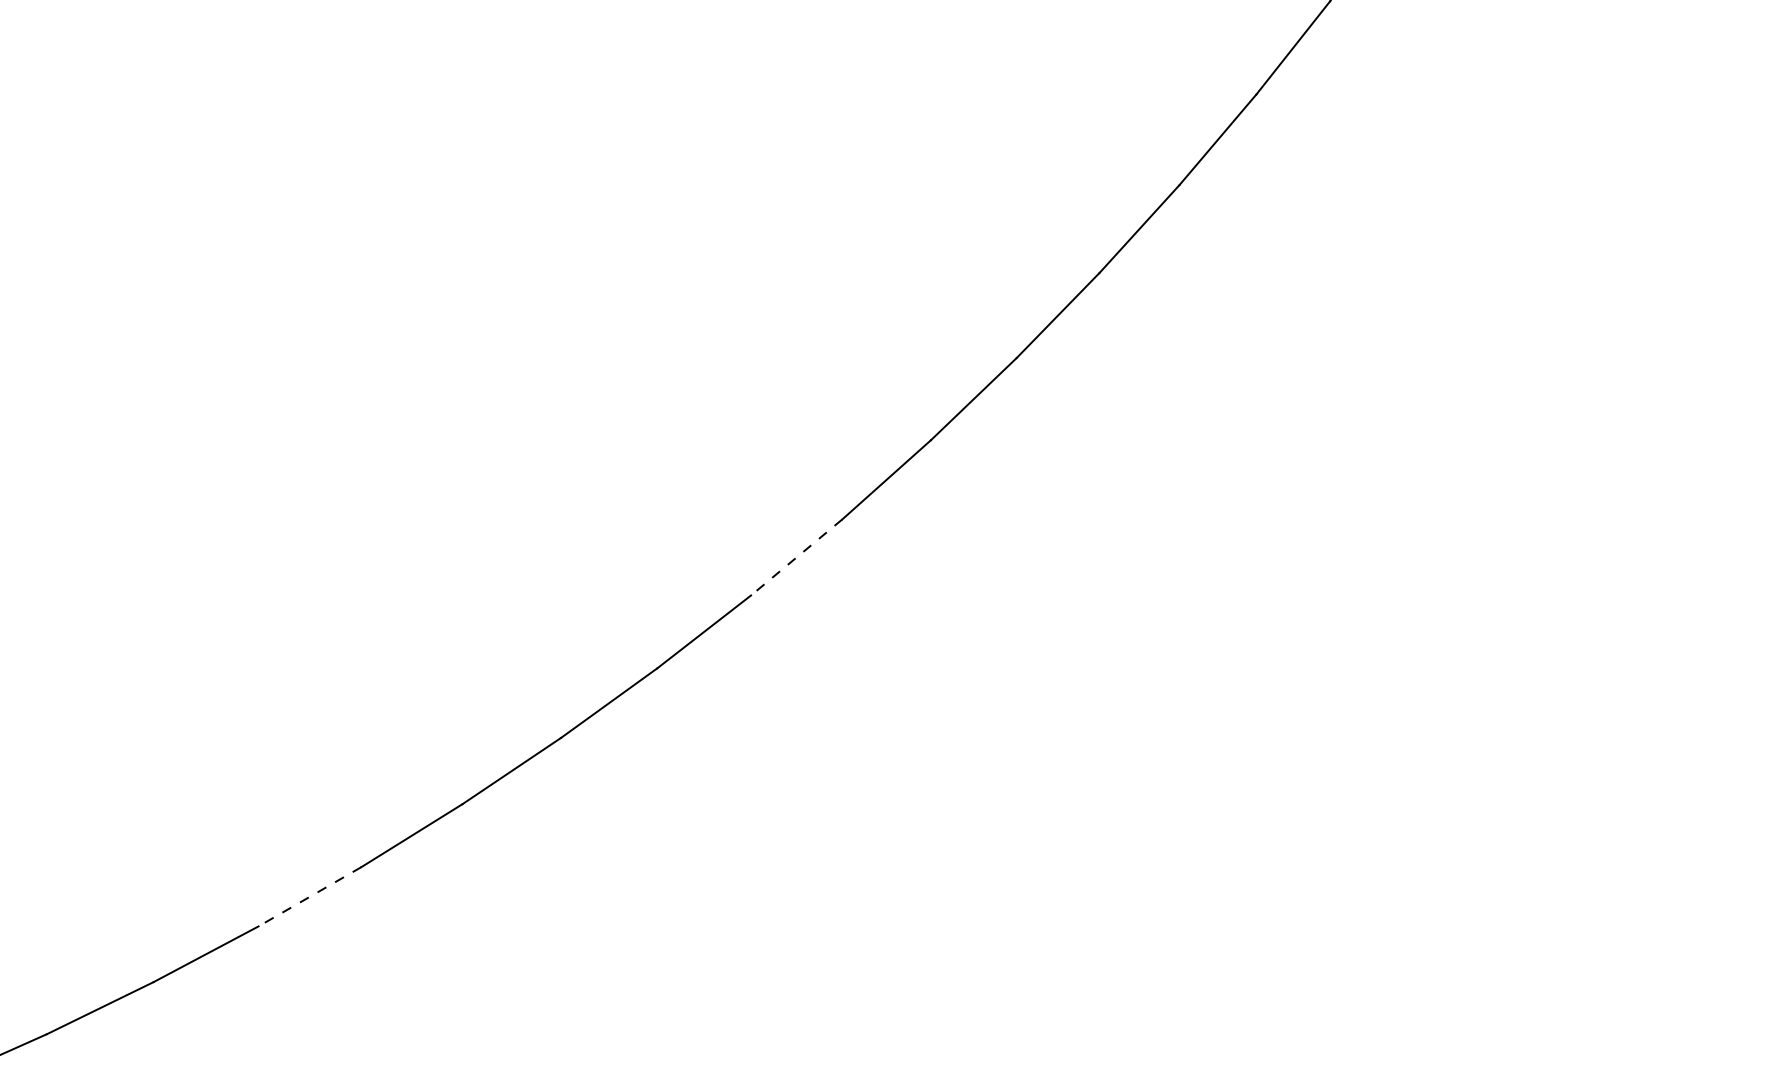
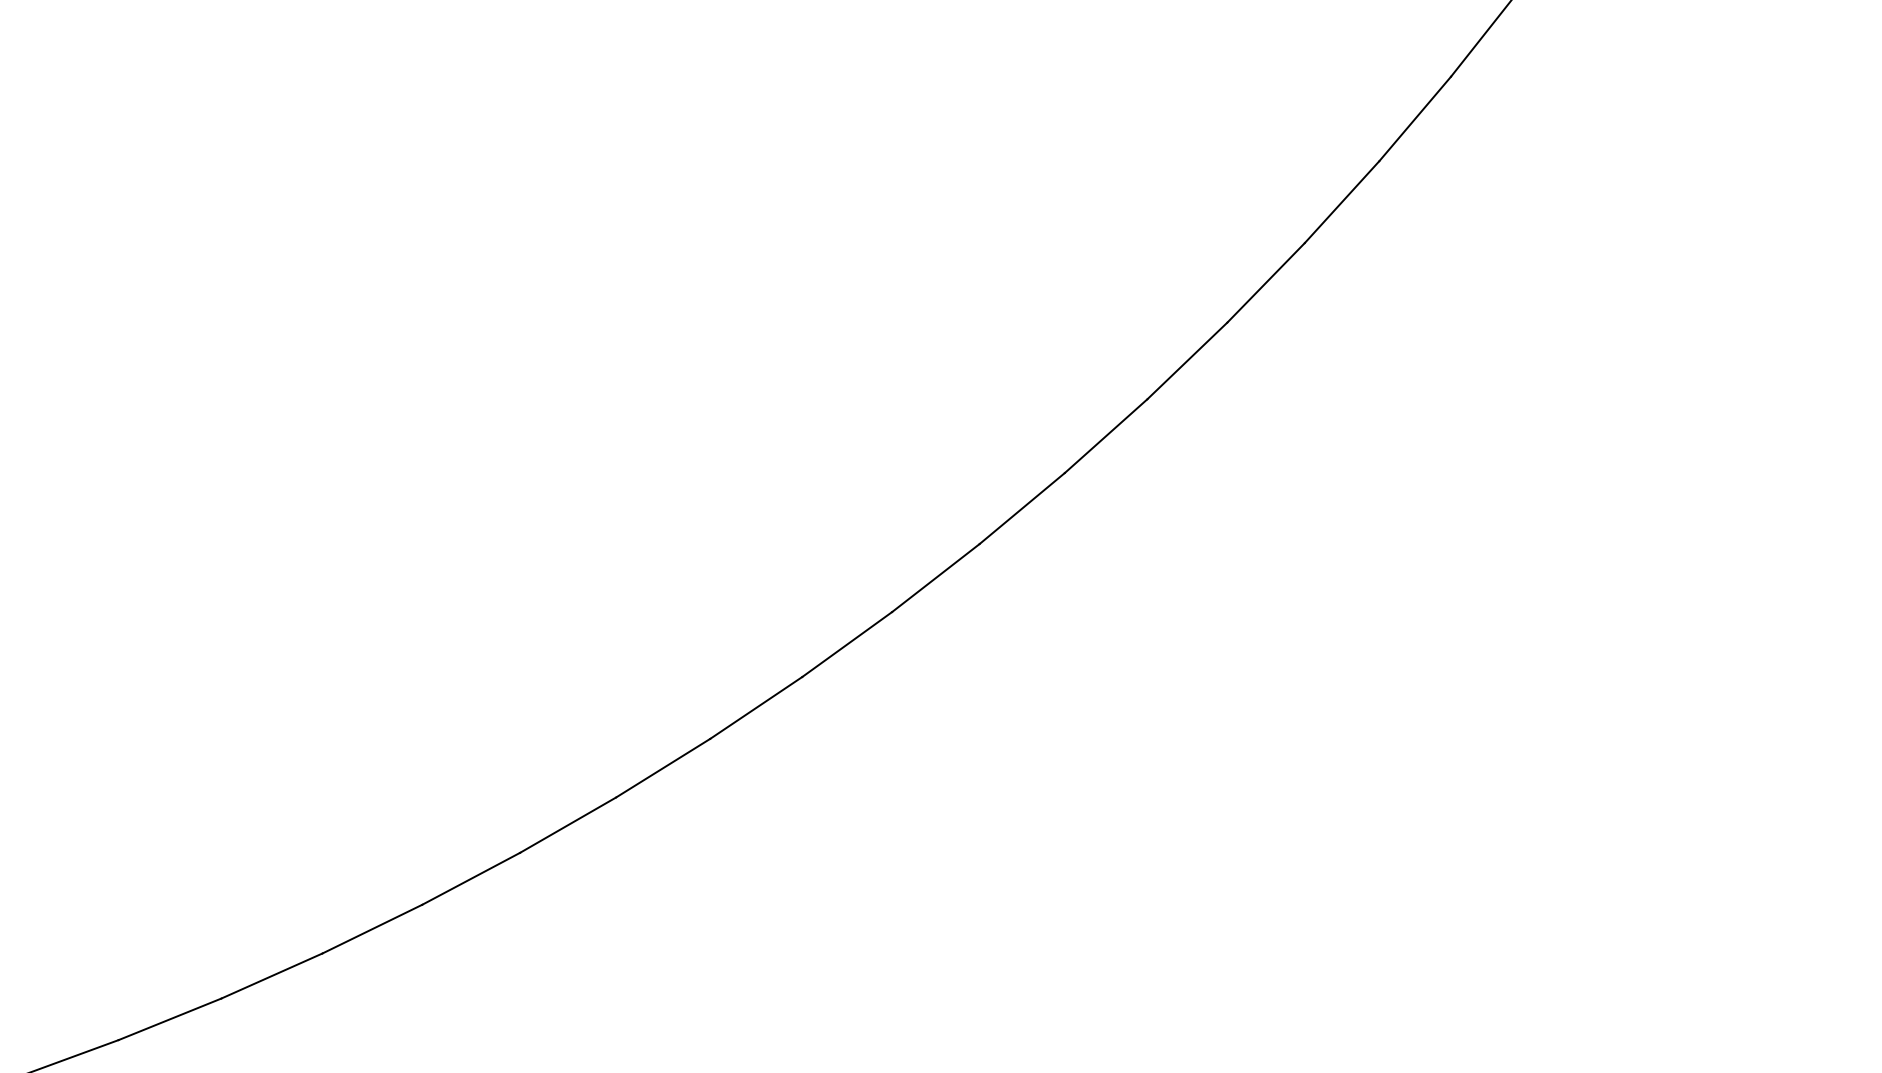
line: (795, 557) -> (1021, 508), dashed -> solid
line: (309, 897) -> (567, 825), dashed -> solid

